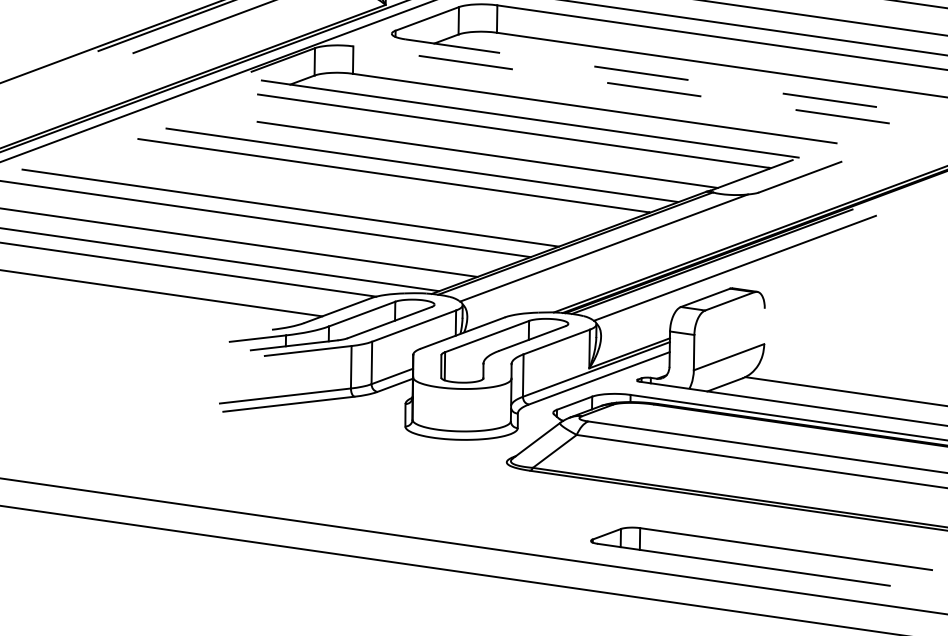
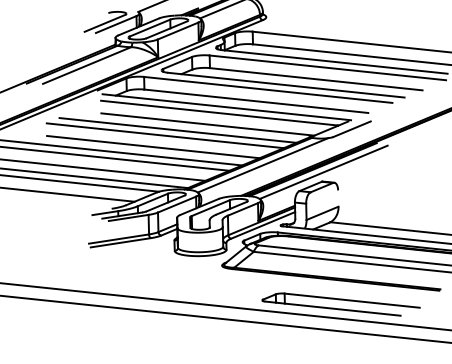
line: (661, 76) -> (286, 85), dashed -> solid
line: (622, 84) -> (268, 89), dashed -> solid
line: (367, 198) -> (153, 146), added

